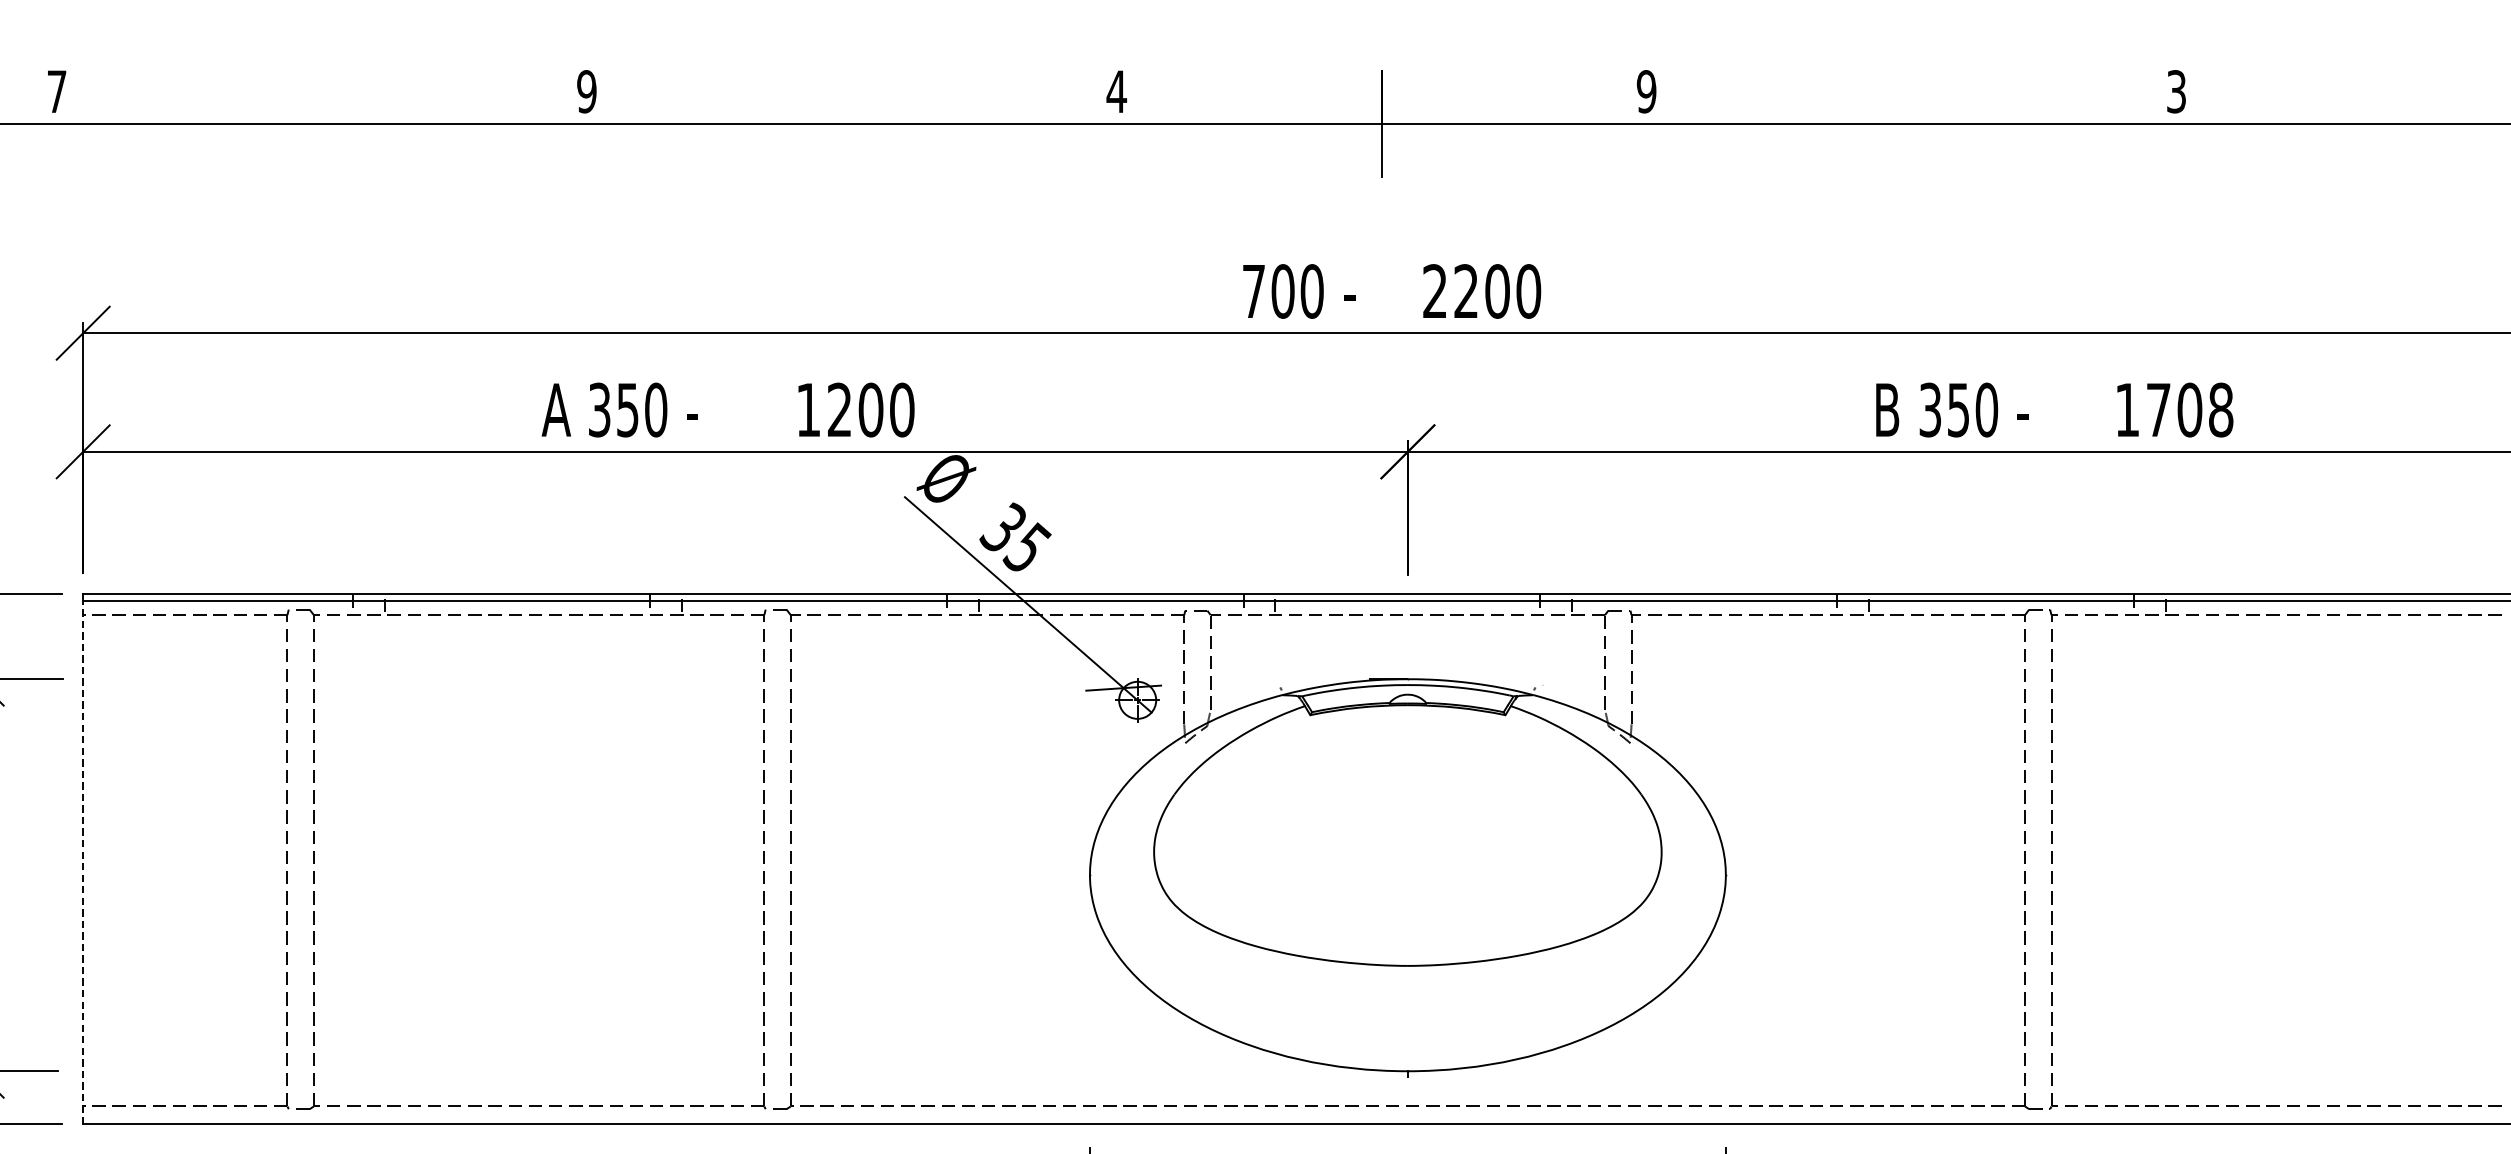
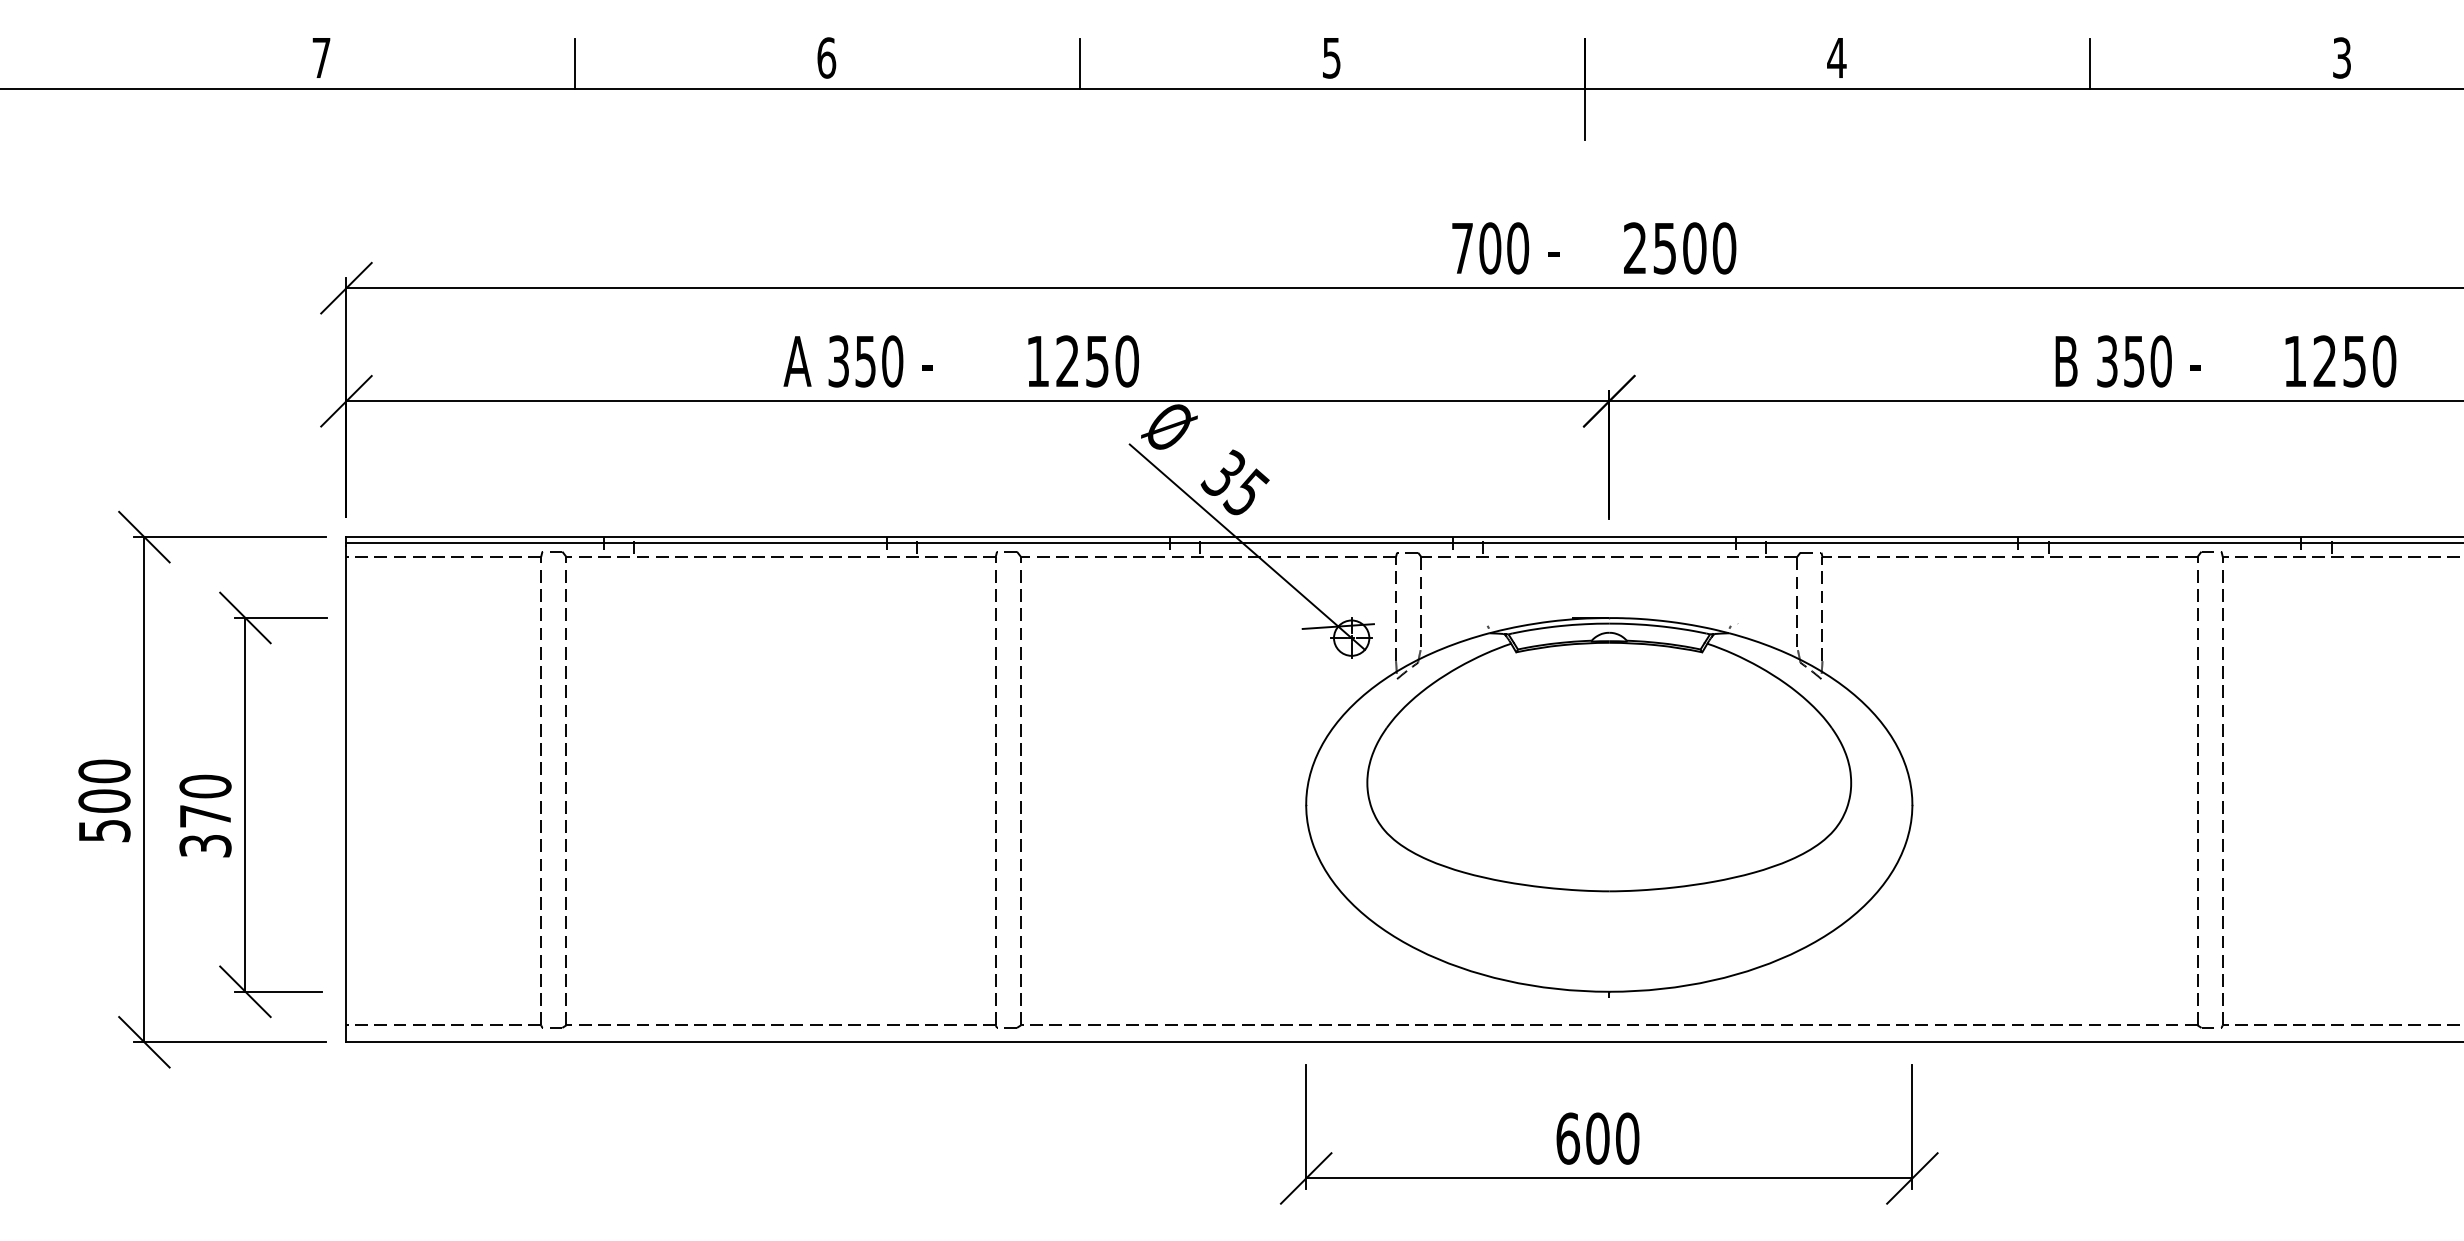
text: (586, 91) -> (826, 57), 9 -> 6
text: (1646, 91) -> (1836, 57), 9 -> 4
text: (1116, 92) -> (1331, 58), 4 -> 5
line: (322, 97) -> (574, 63), added
line: (852, 97) -> (1079, 63), added
line: (1911, 97) -> (2089, 63), added
text: (1465, 291) -> (1664, 248), 2200 -> 2500
text: (871, 410) -> (1097, 361), 1200 -> 1250
text: (2189, 410) -> (2354, 361), 1708 -> 1250
line: (83, 863) -> (346, 793), dashed -> solid

